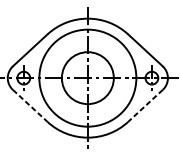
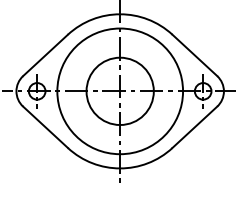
line: (30, 106) -> (45, 127), dashed -> solid
line: (145, 106) -> (194, 127), dashed -> solid

